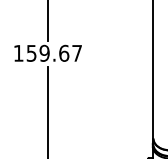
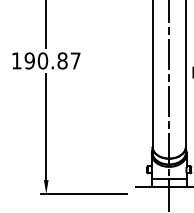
text: (47, 52) -> (45, 60), 159.67 -> 190.87

